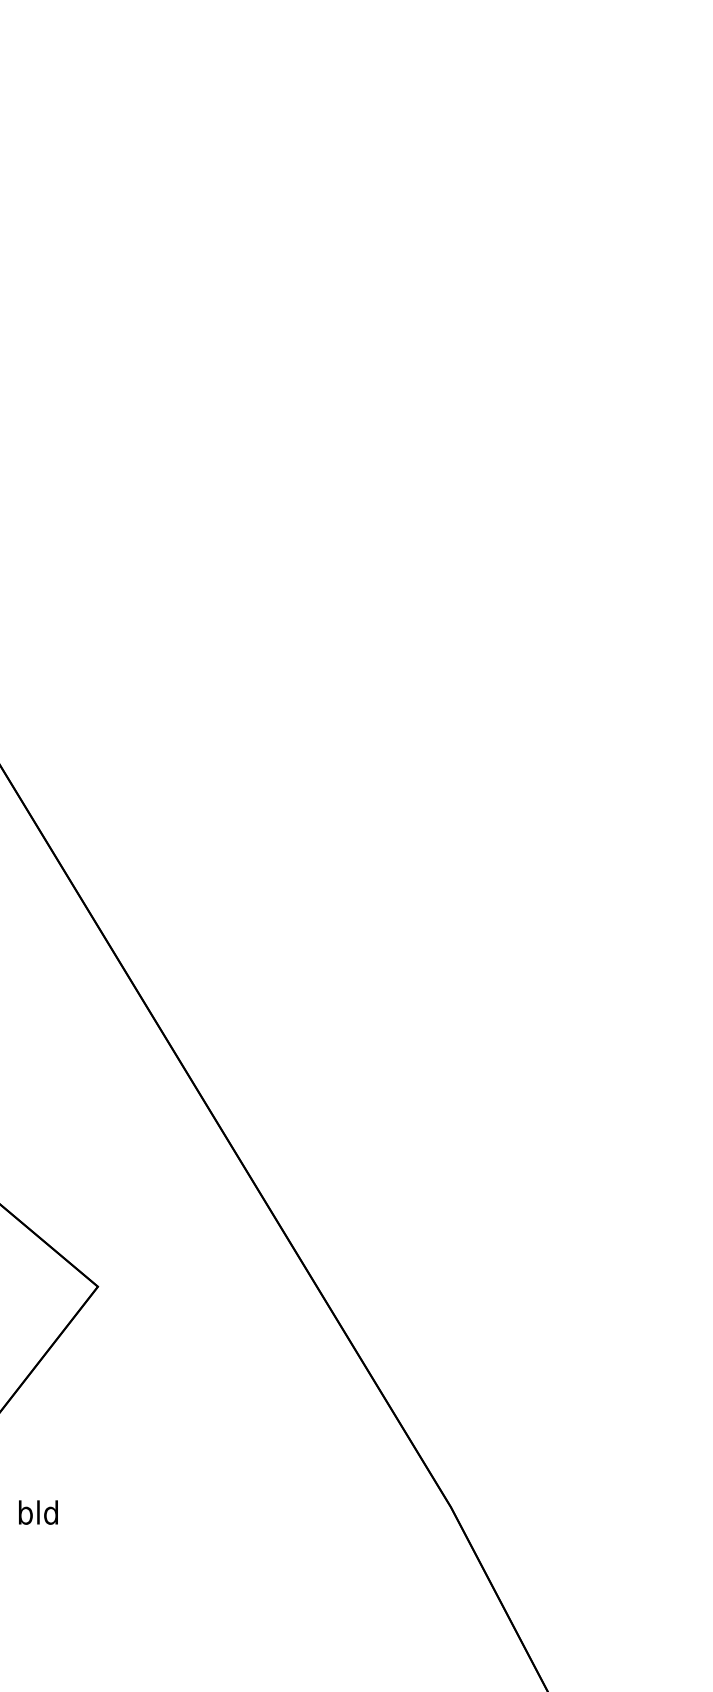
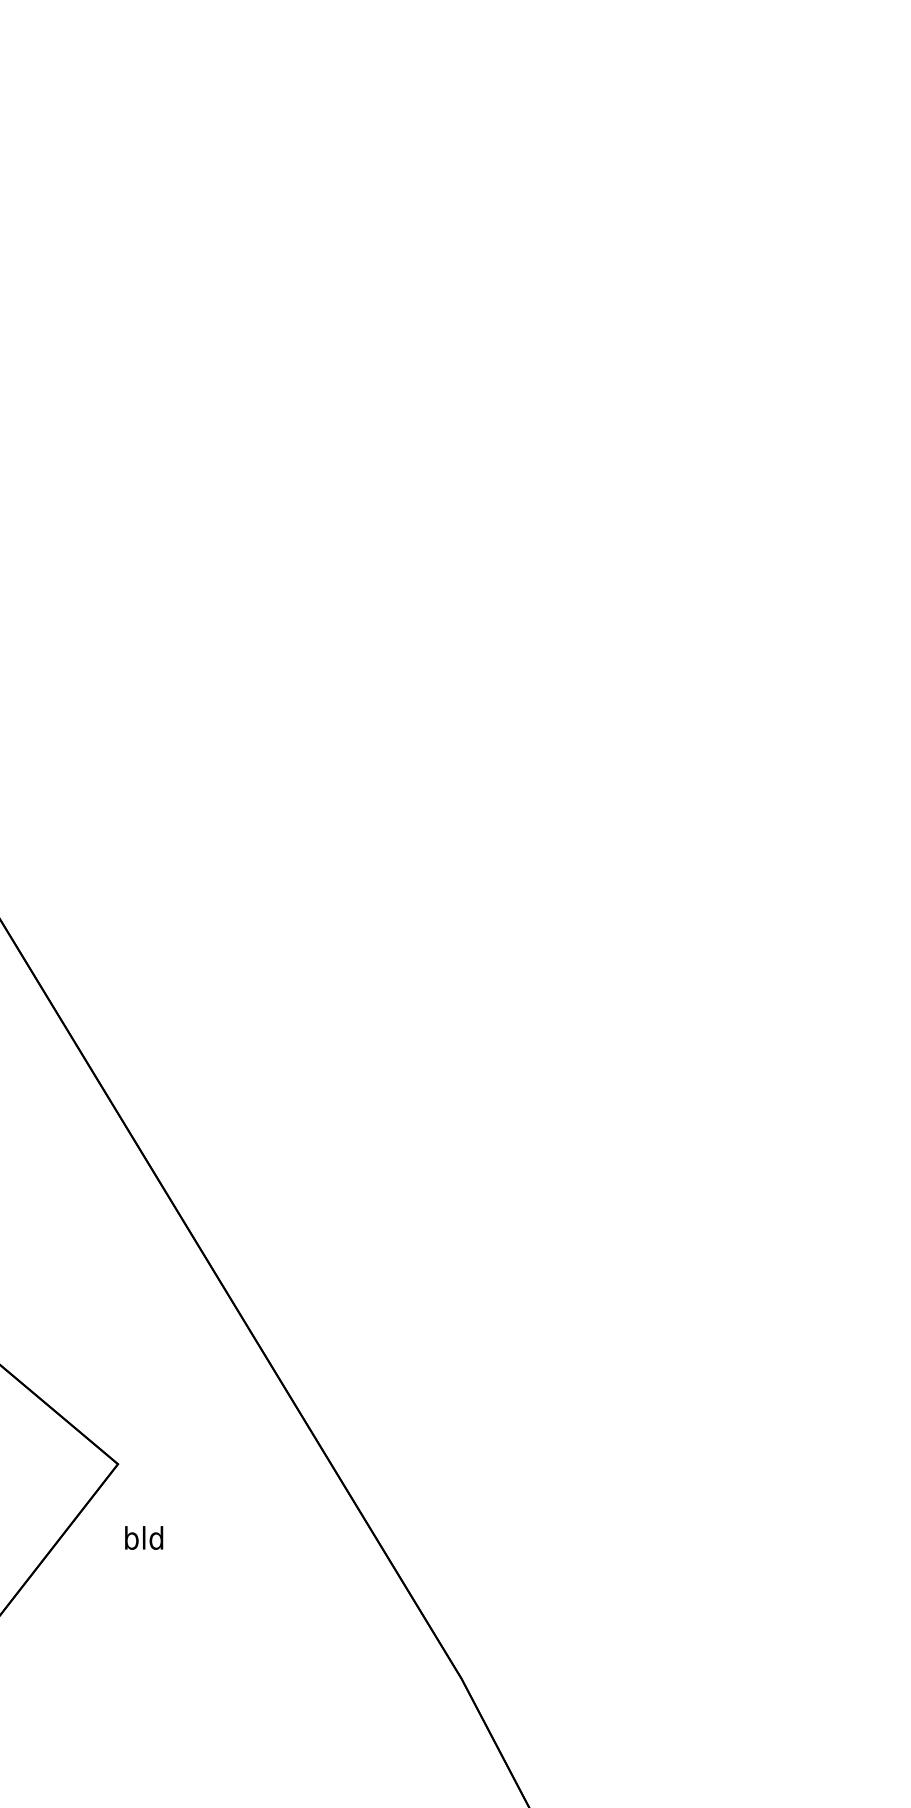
text: (38, 1512) -> (144, 1537), moved

